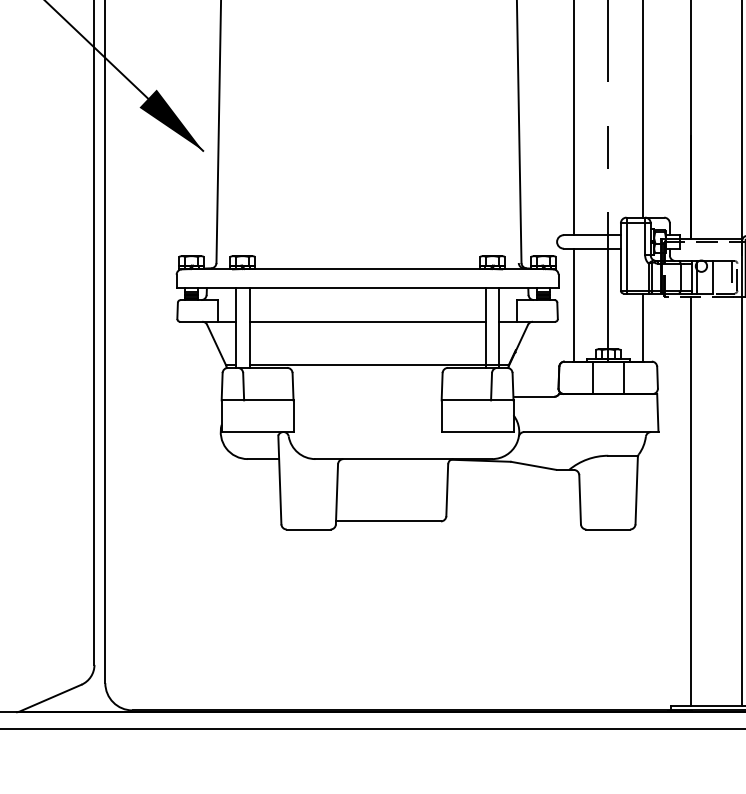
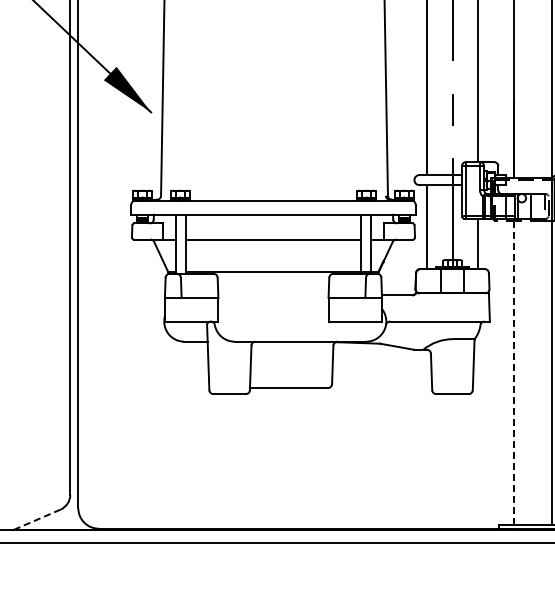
line: (691, 501) -> (514, 373), solid -> dashed
line: (49, 698) -> (36, 519), solid -> dashed

